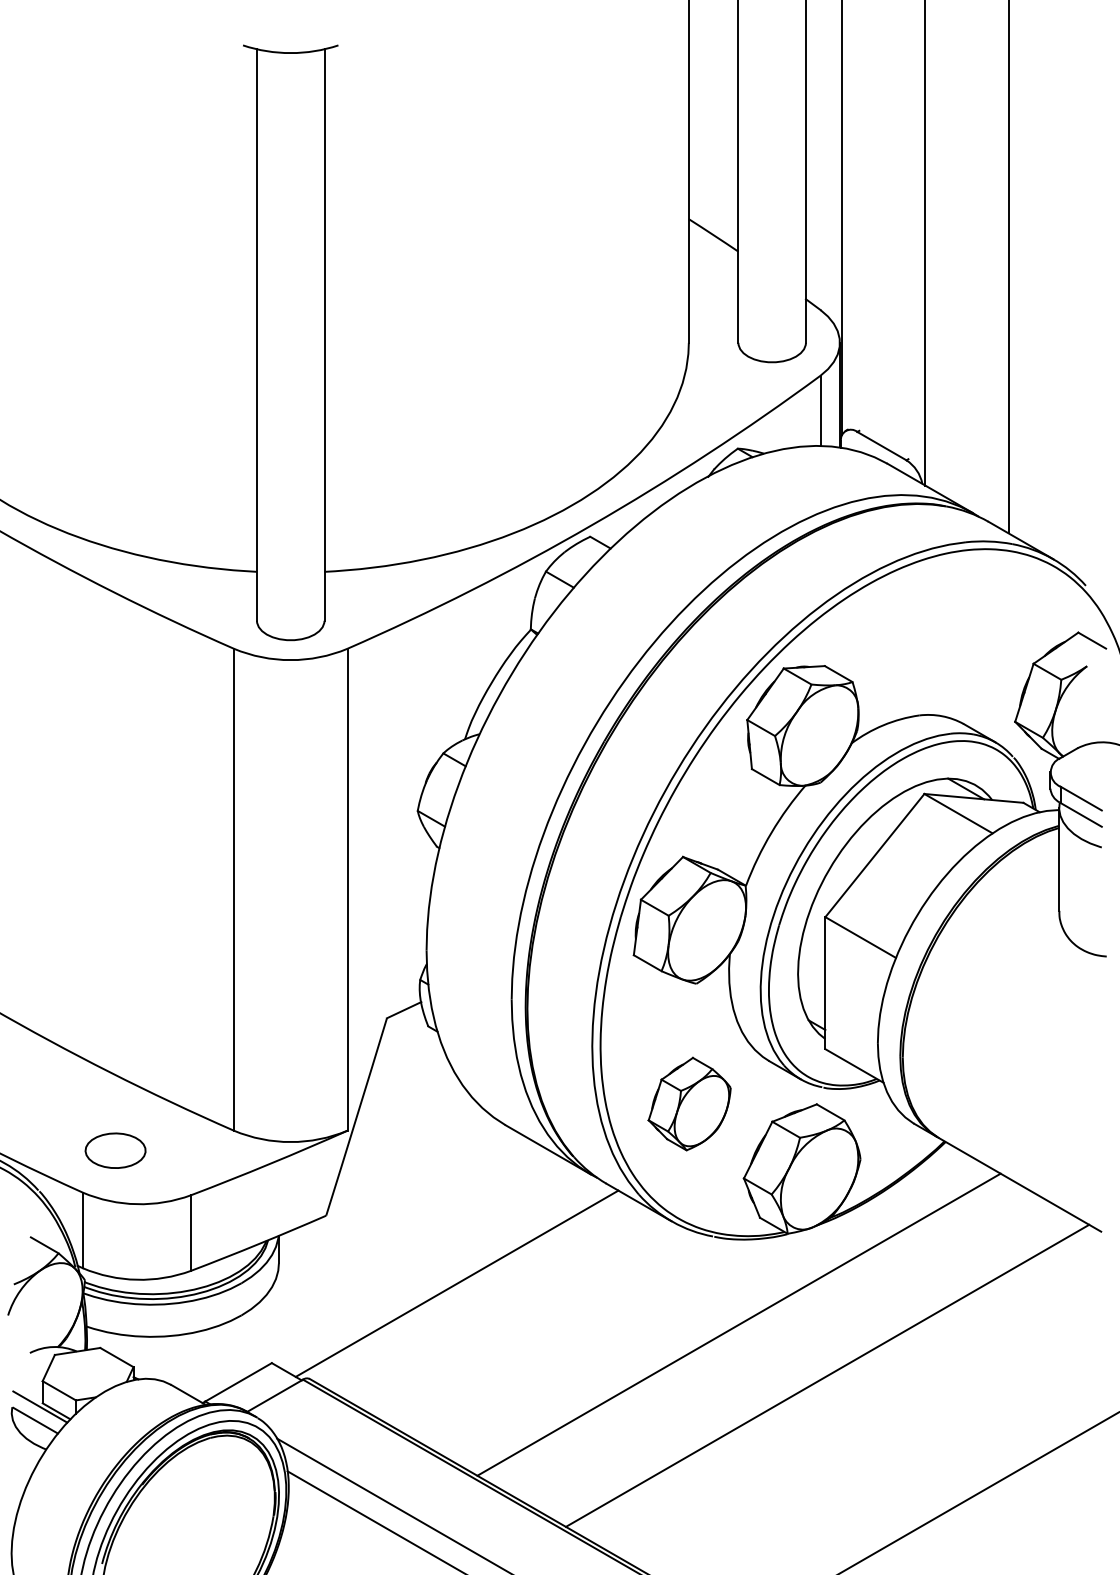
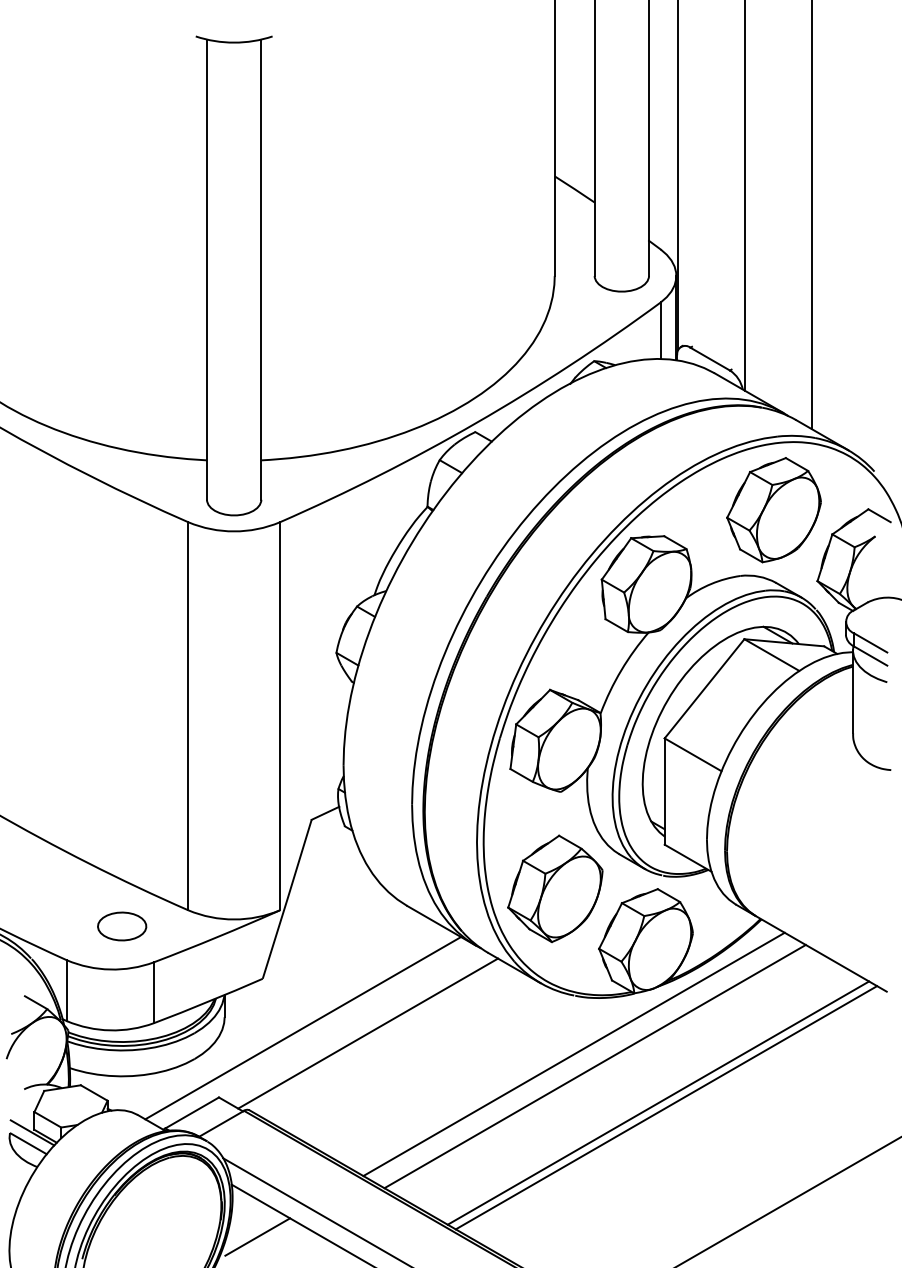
part: (960, 634) -> (773, 510), added
part: (689, 1103) -> (555, 888), size x1.43
part: (116, 1150) -> (122, 926), moved
line: (376, 1277) -> (303, 1028), added
line: (712, 1309) -> (573, 1054), added
line: (817, 1369) -> (658, 1102), added
line: (319, 1535) -> (257, 1236), added

